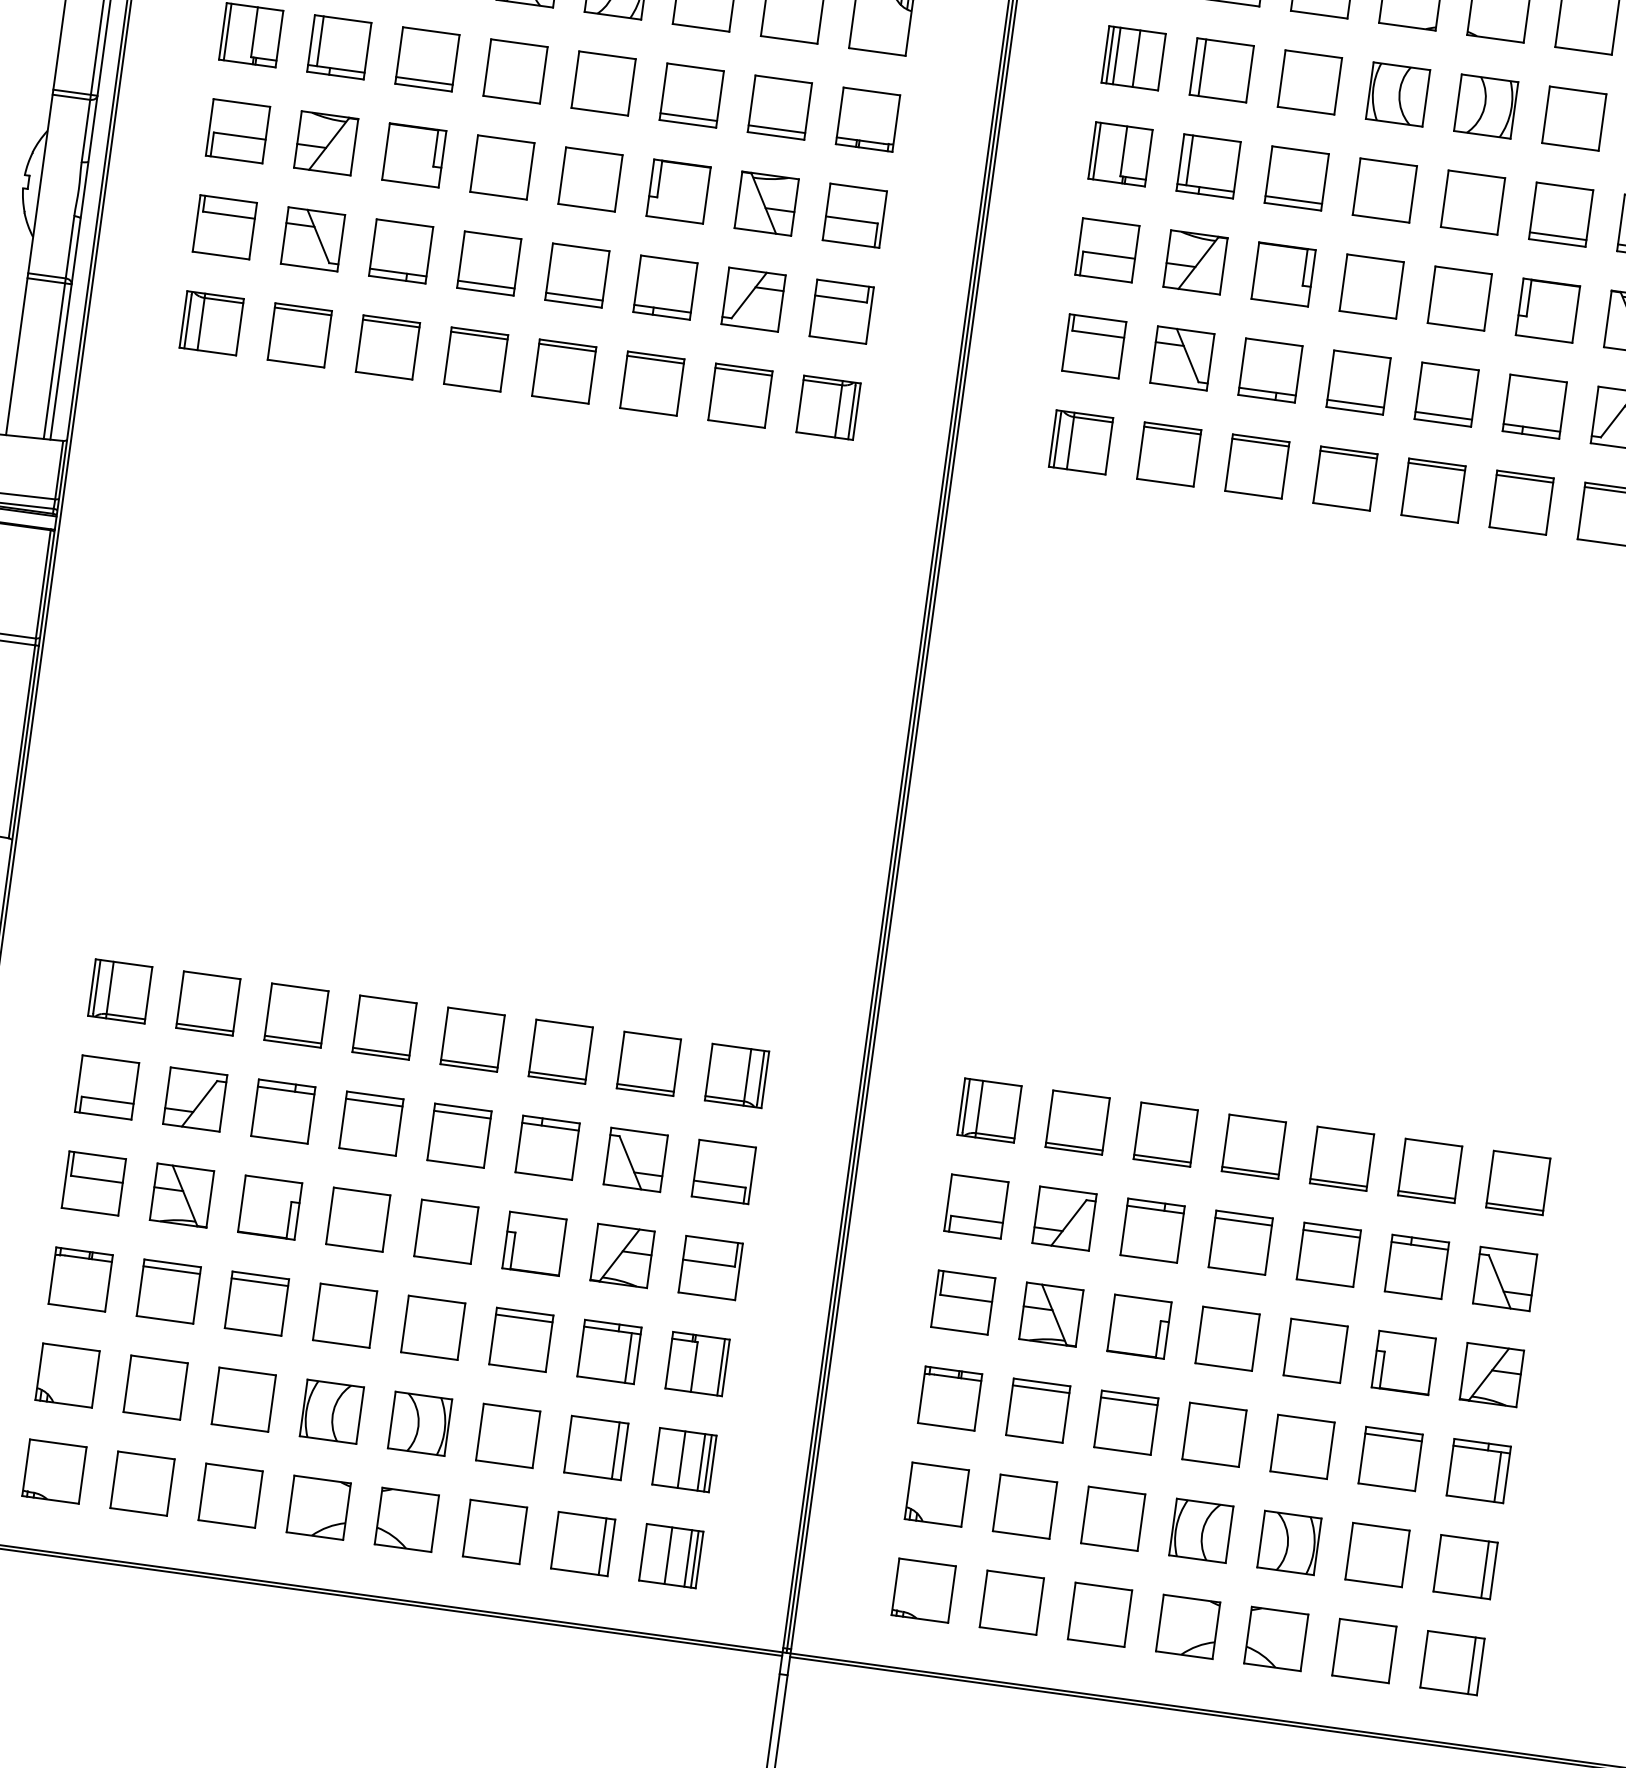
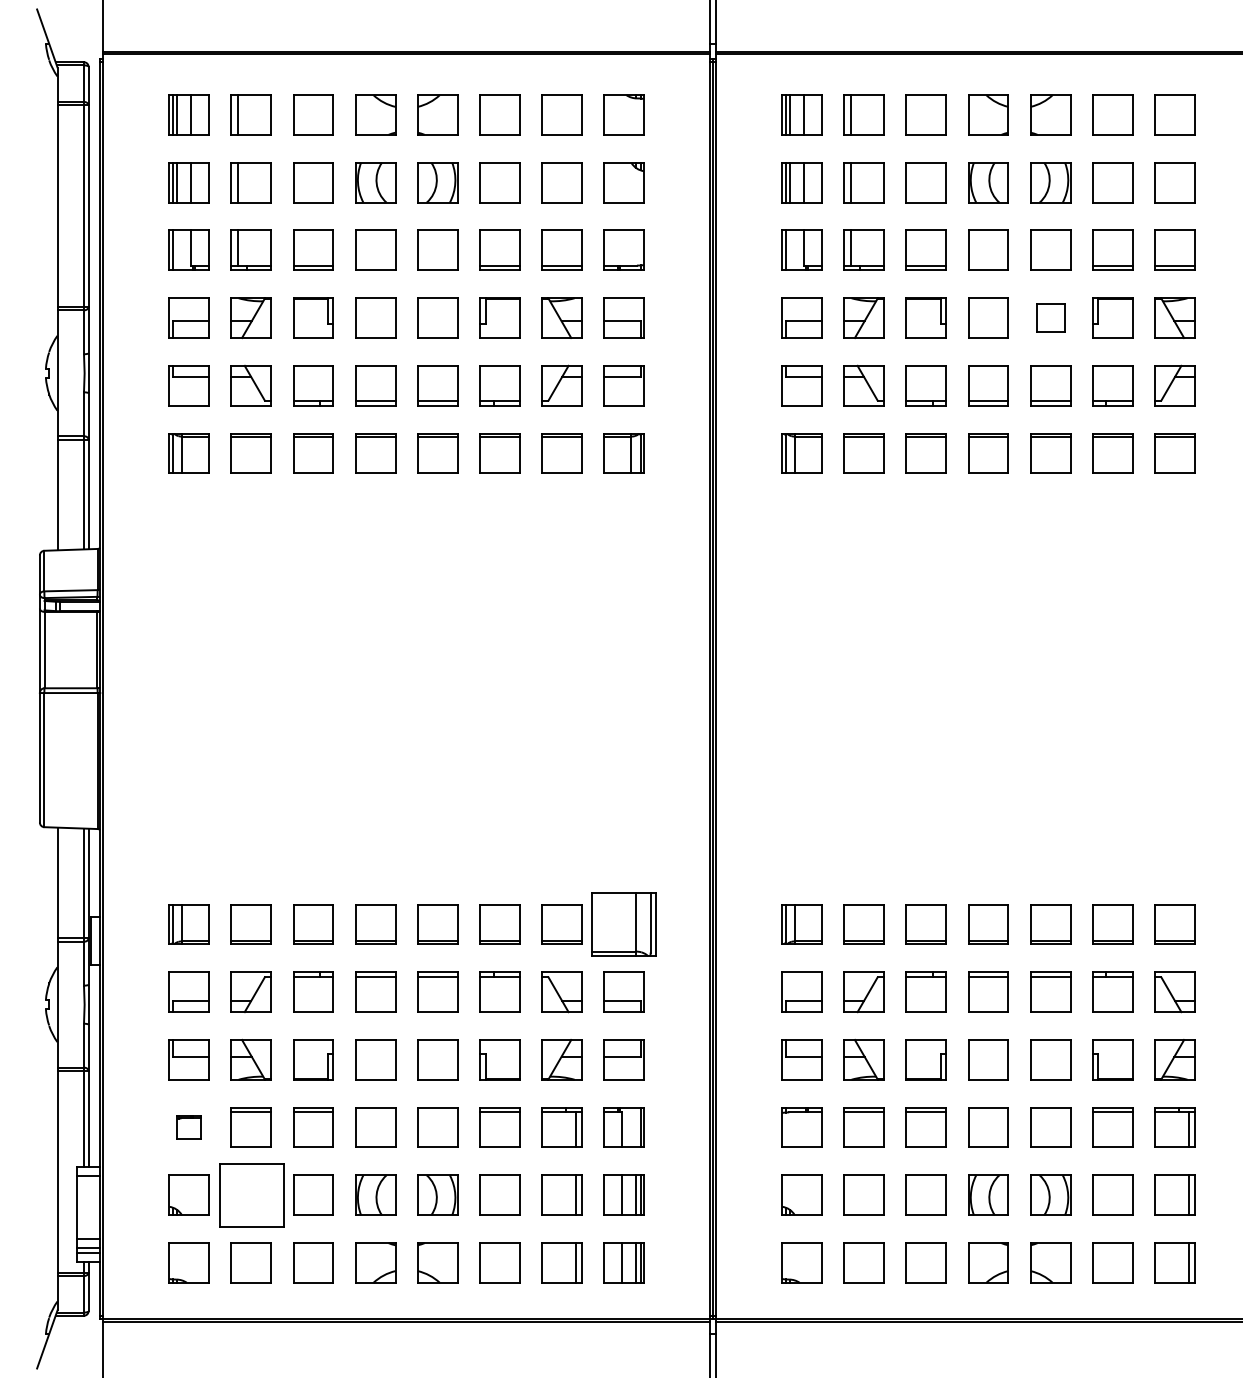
part: (1459, 297) -> (1050, 317), size x0.7
part: (736, 1075) -> (623, 924), size x1.6
part: (79, 1279) -> (188, 1127), size x0.6
part: (154, 1386) -> (250, 1194), size x1.6

